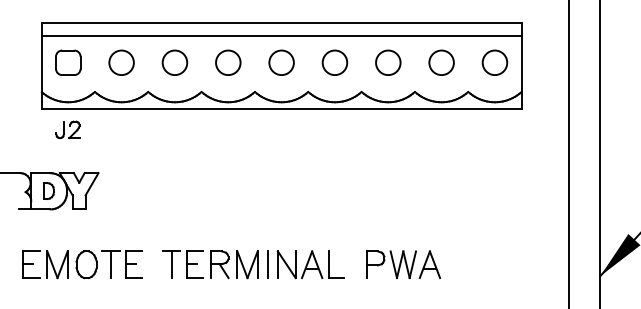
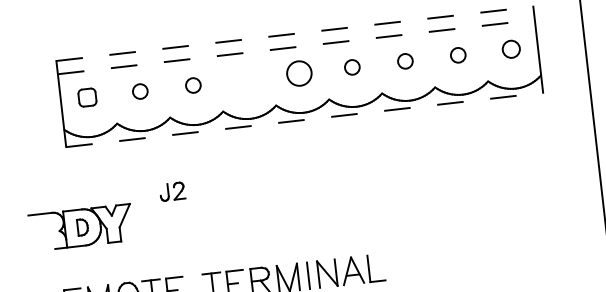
line: (282, 22) -> (295, 33), solid -> dashed
line: (282, 36) -> (297, 47), solid -> dashed
part: (68, 62) -> (87, 97), size x0.7
circle: (121, 62) -> (140, 91), size x0.6
circle: (174, 62) -> (192, 85), size x0.6
circle: (228, 62) -> (246, 79), removed
circle: (334, 62) -> (351, 67), size x0.6
circle: (388, 62) -> (405, 61), size x0.6
circle: (441, 62) -> (458, 55), size x0.6
circle: (494, 62) -> (510, 49), size x0.7
line: (282, 109) -> (305, 119), solid -> dashed
part: (67, 129) -> (171, 191), moved
part: (403, 264) -> (443, 260), removed

